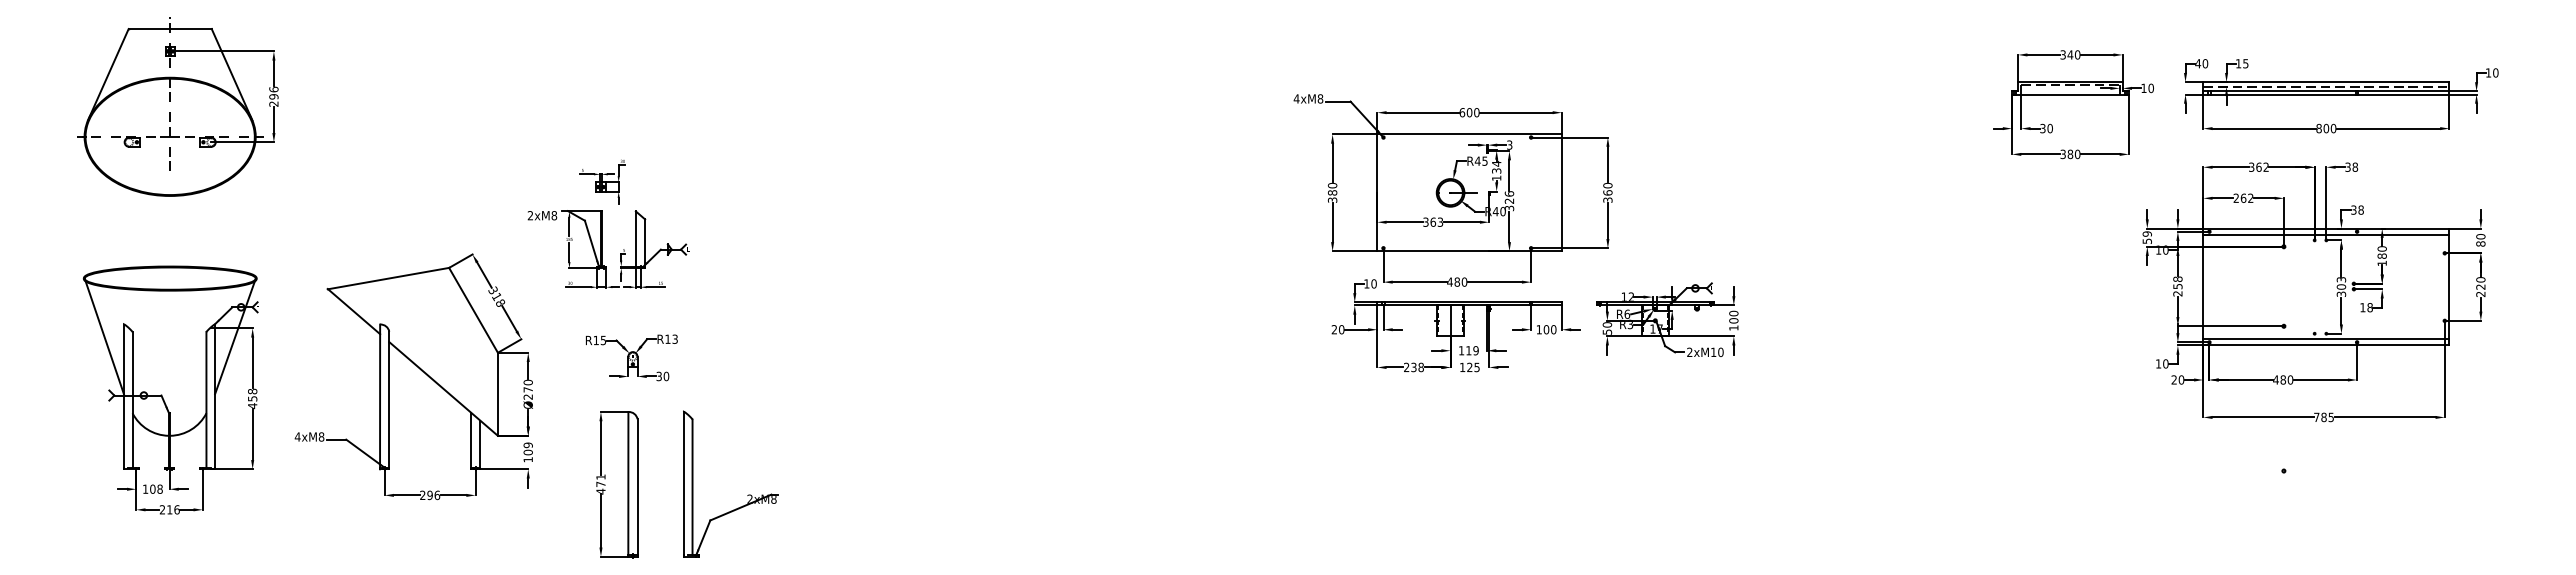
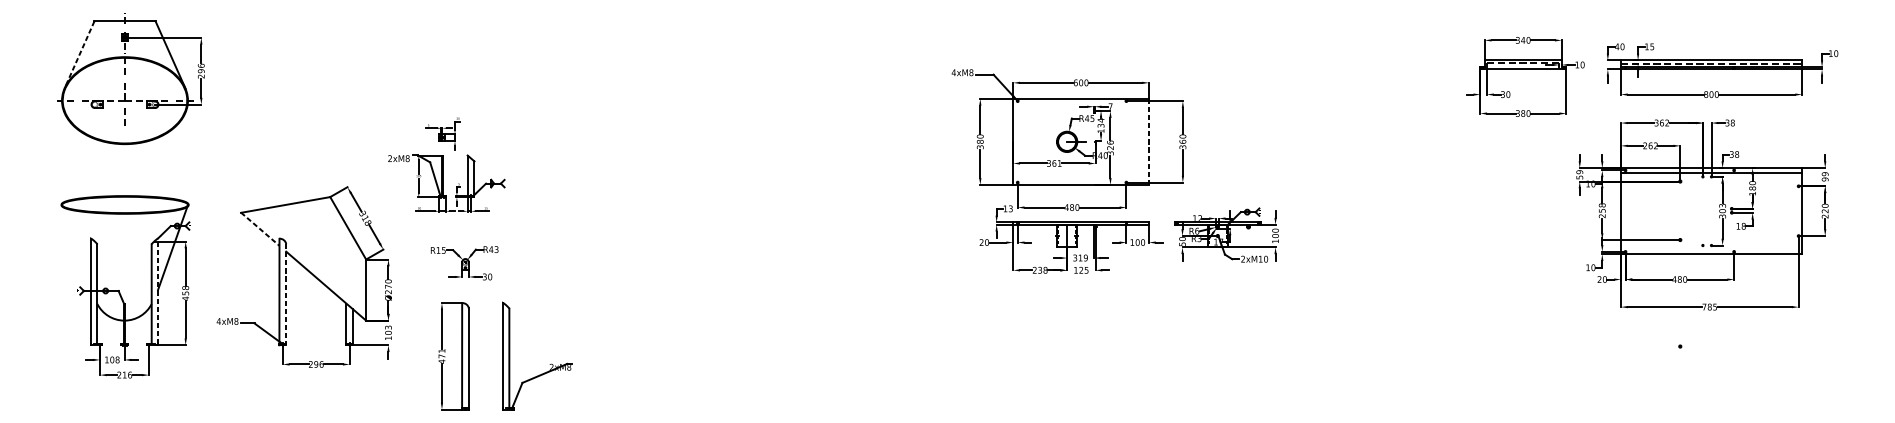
line: (108, 74) -> (79, 54), solid -> dashed
text: (1509, 144) -> (1110, 106), 3 -> 7
line: (1561, 193) -> (1148, 142), solid -> dashed
text: (1440, 221) -> (1059, 162), 363 -> 361
text: (2480, 240) -> (1824, 176), 80 -> 99
text: (1373, 283) -> (1010, 208), 10 -> 13
line: (353, 311) -> (259, 229), solid -> dashed
line: (103, 336) -> (75, 247), removed
text: (667, 338) -> (490, 249), R13 -> R43
line: (2326, 339) -> (1711, 249), removed
text: (1461, 350) -> (1075, 257), 119 -> 319
line: (215, 396) -> (158, 291), solid -> dashed
line: (389, 400) -> (286, 294), solid -> dashed
text: (527, 445) -> (387, 327), 109 -> 103

